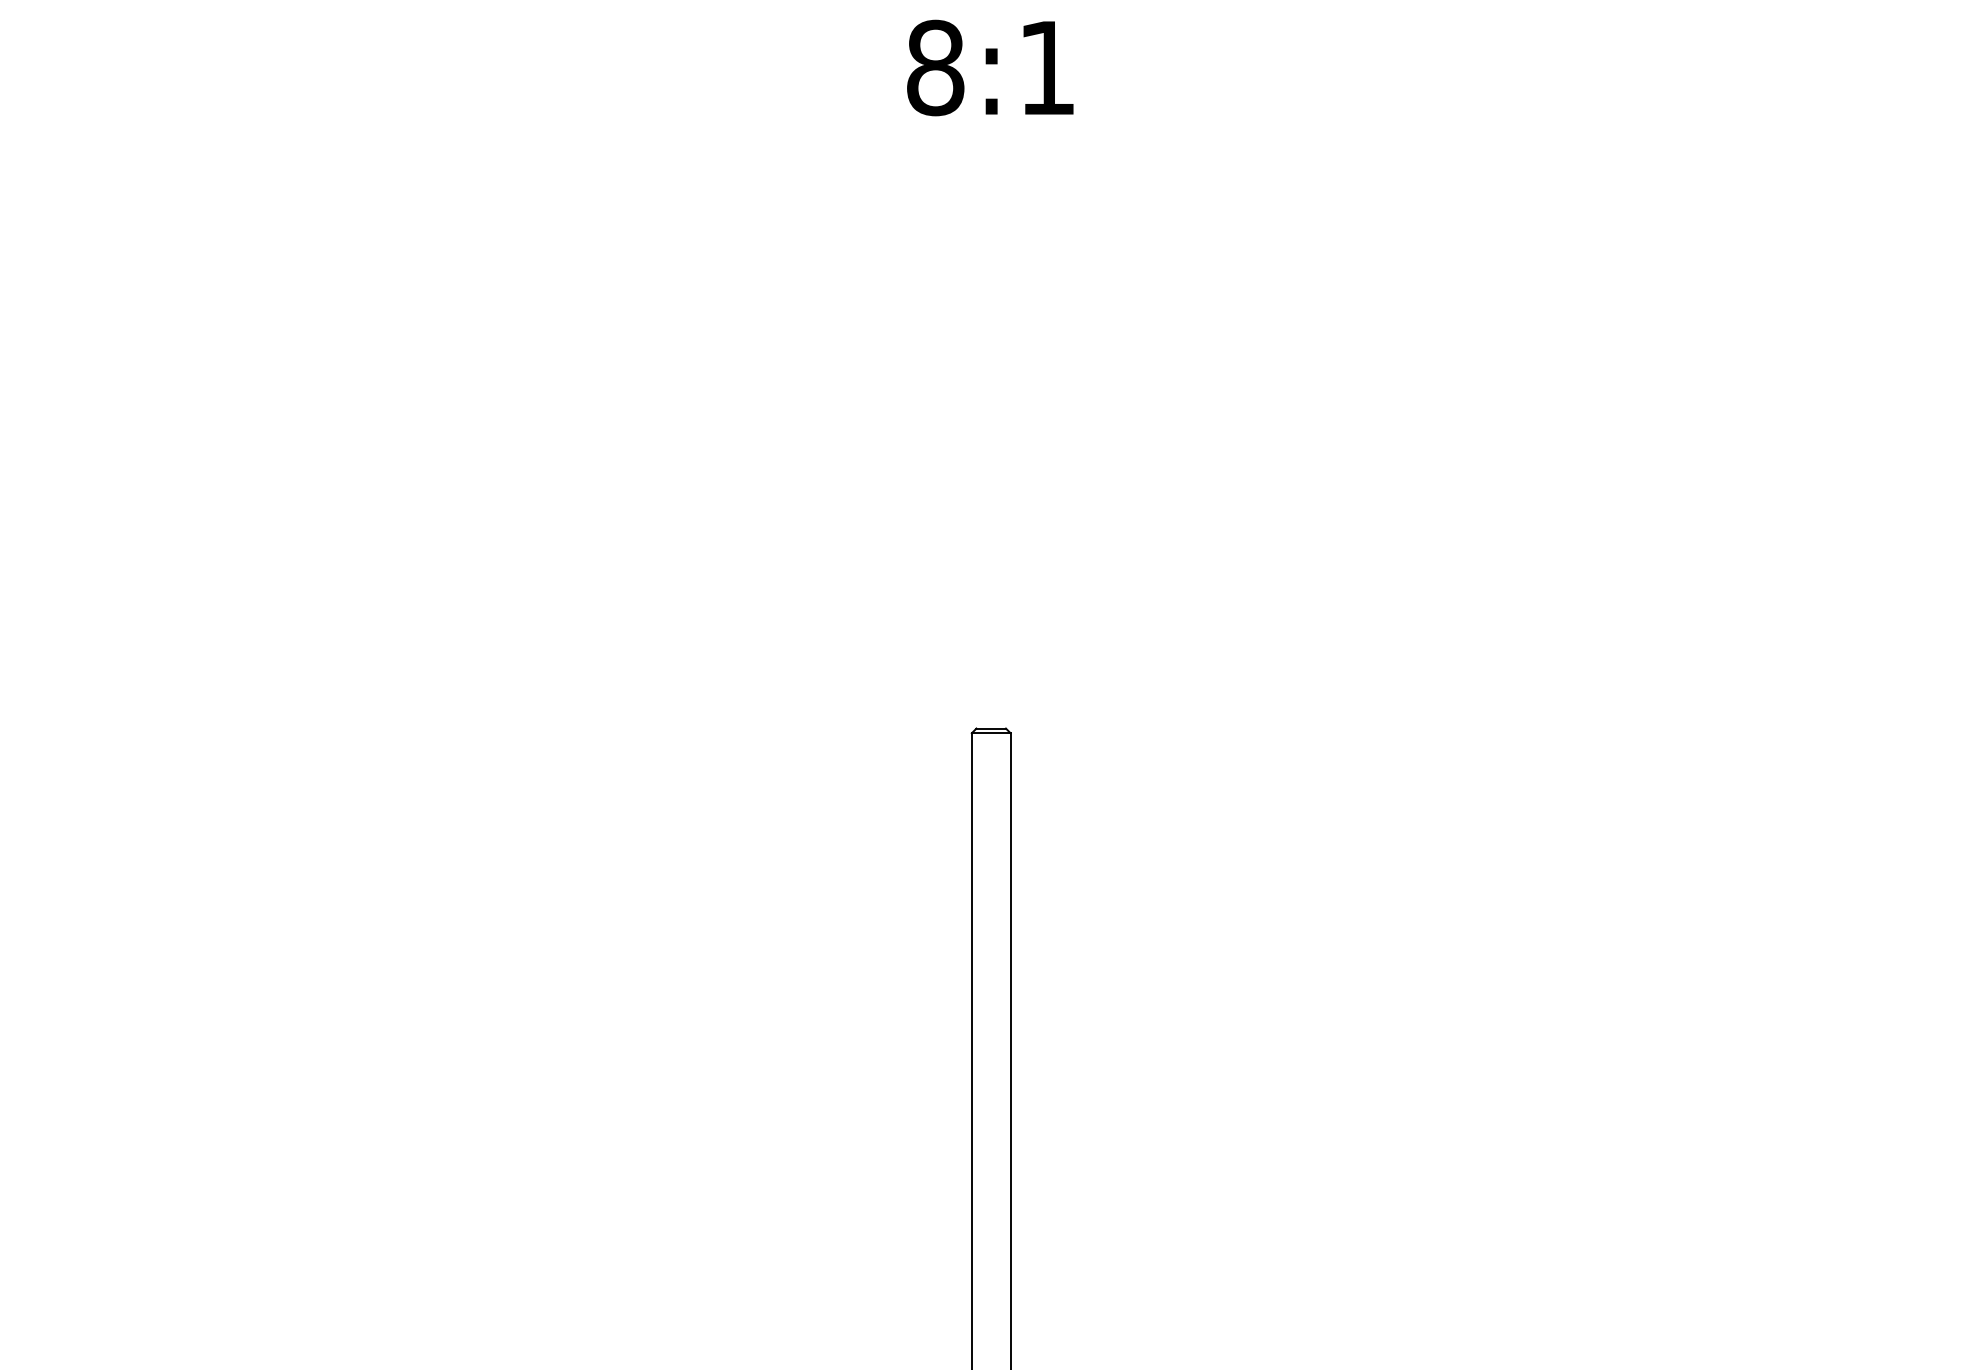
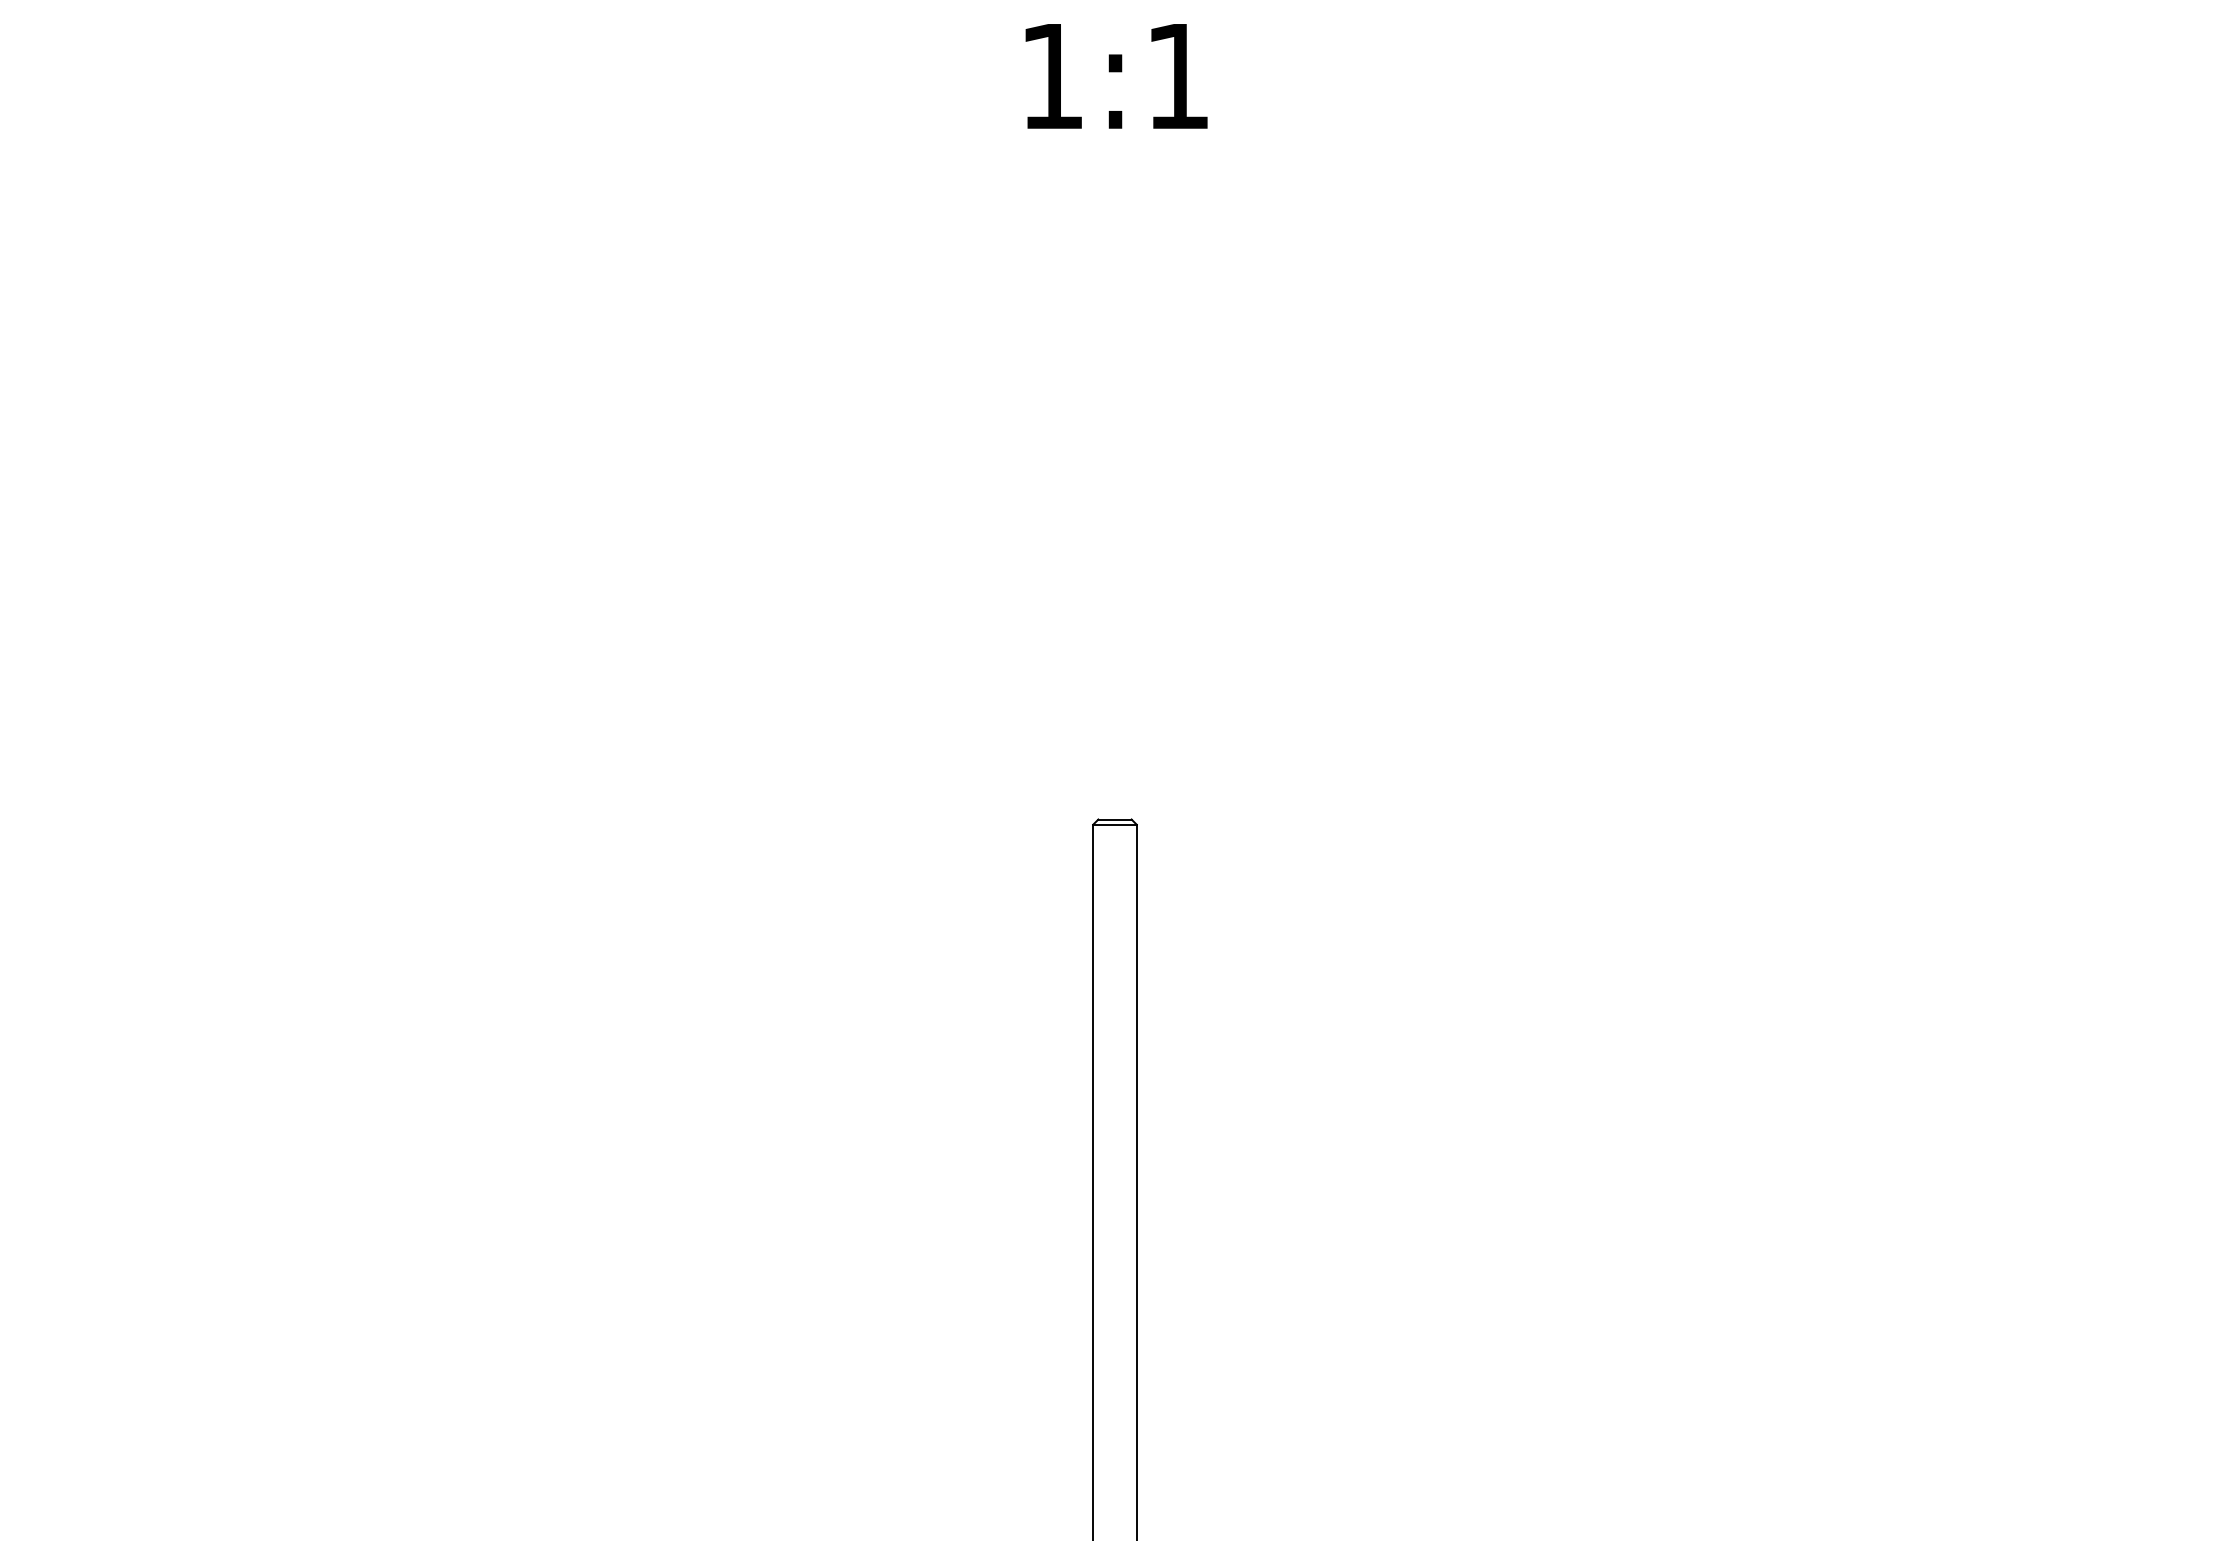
text: (935, 68) -> (1052, 76), 8:1 -> 1:1

